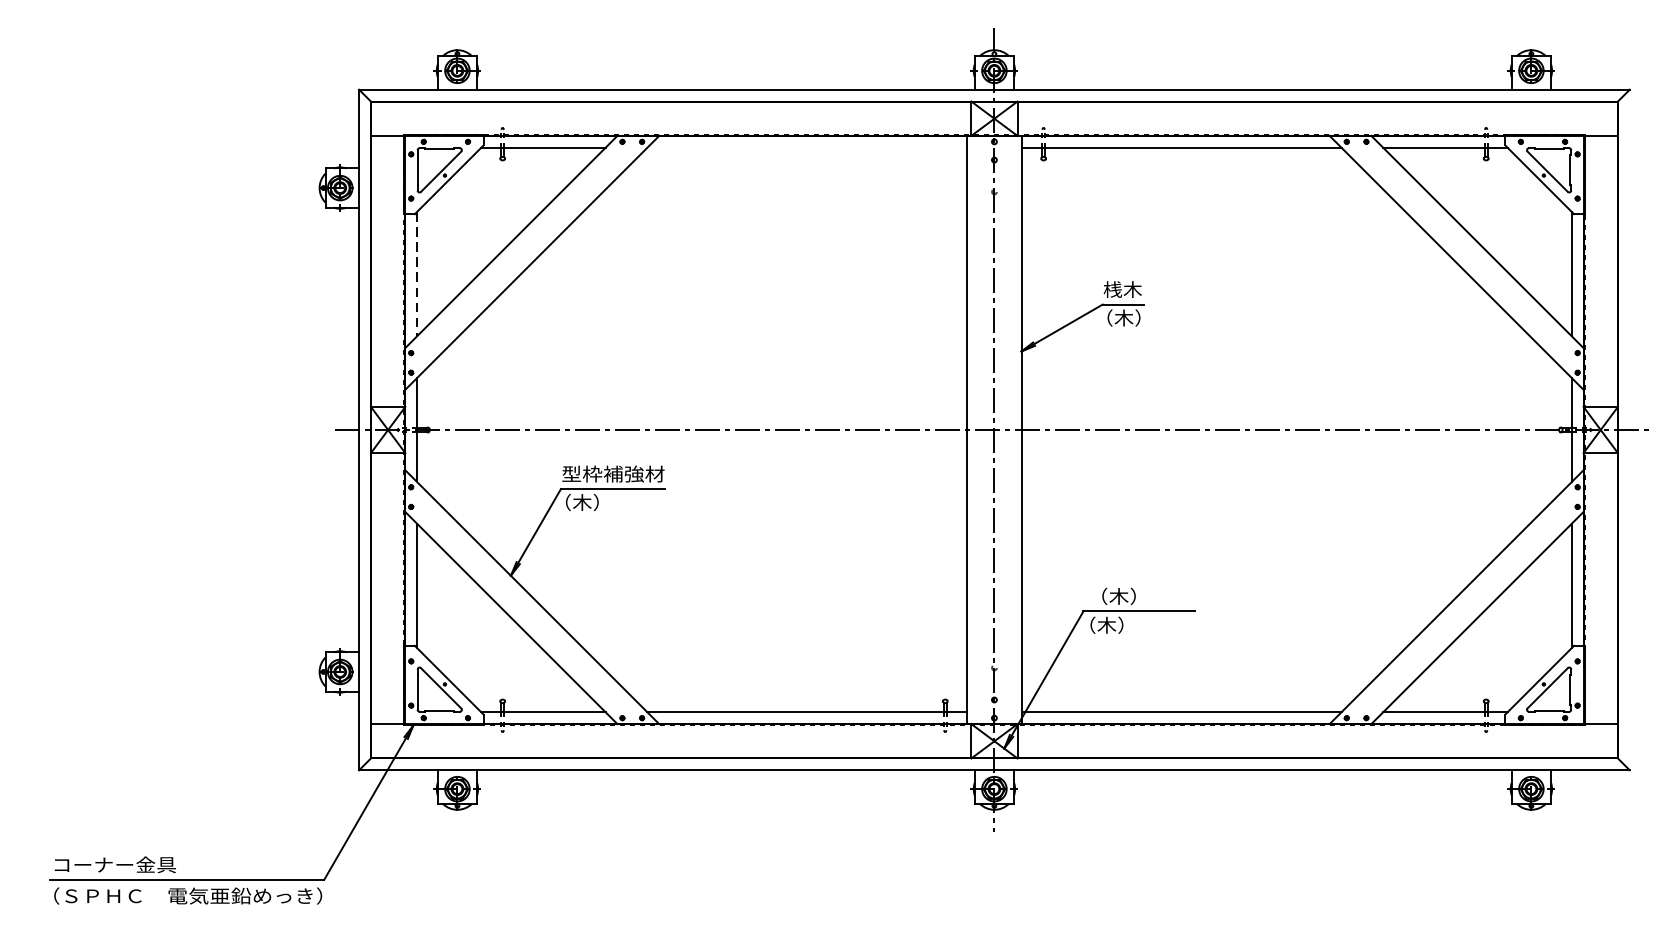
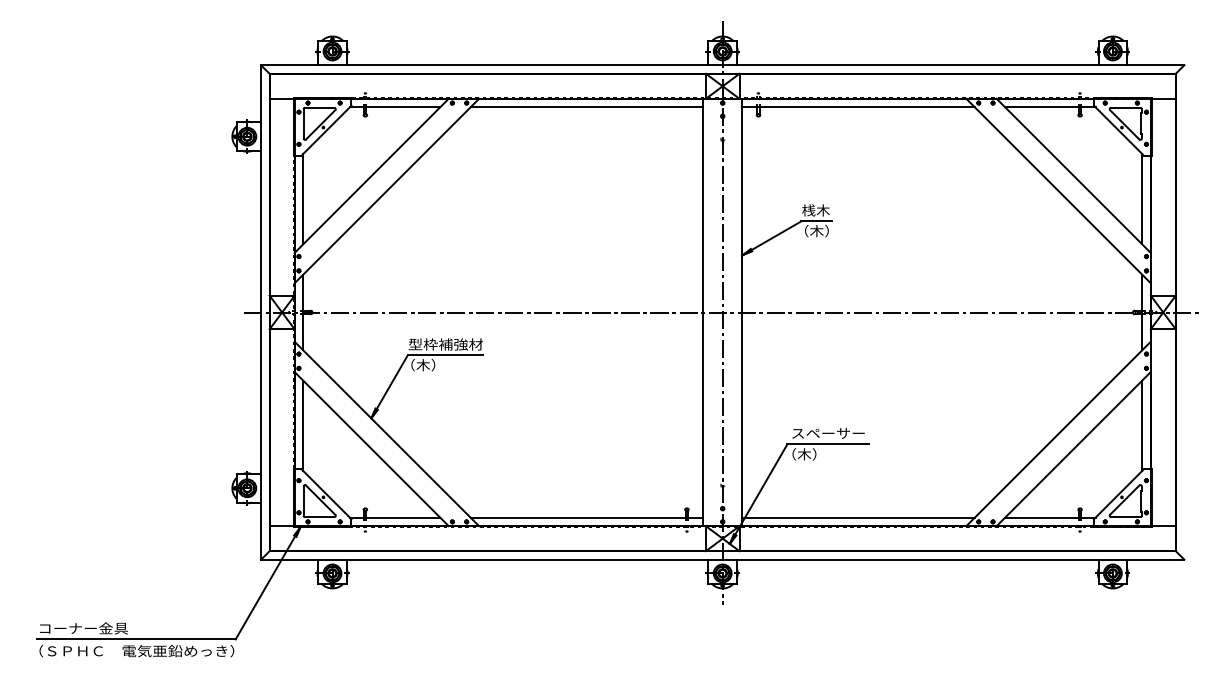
line: (806, 147) -> (586, 107), added
line: (417, 274) -> (303, 199), dashed -> solid
text: (1140, 596) -> (828, 433), （木） -> スペーサー

